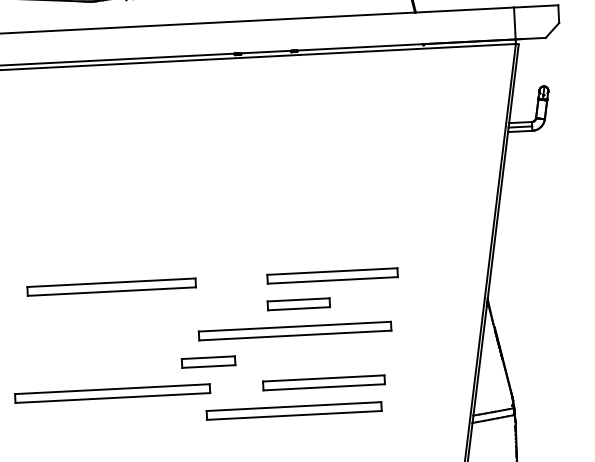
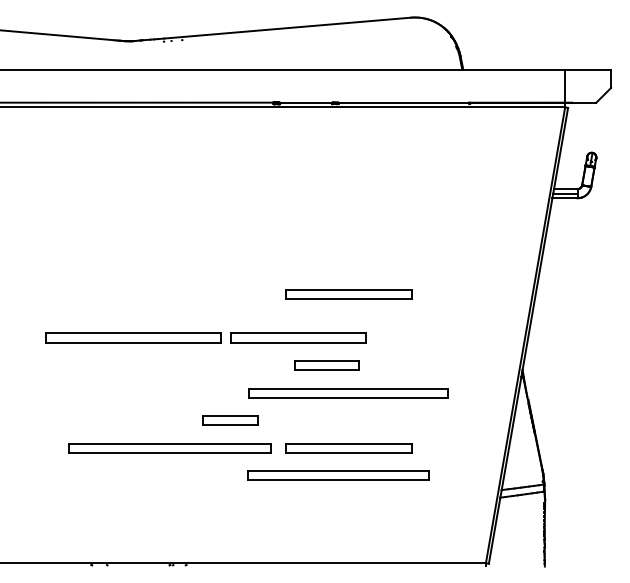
part: (316, 234) -> (348, 294), added
part: (332, 275) -> (298, 337), moved
part: (295, 331) -> (348, 393), moved
part: (112, 393) -> (169, 448), moved
part: (294, 410) -> (338, 475), moved

